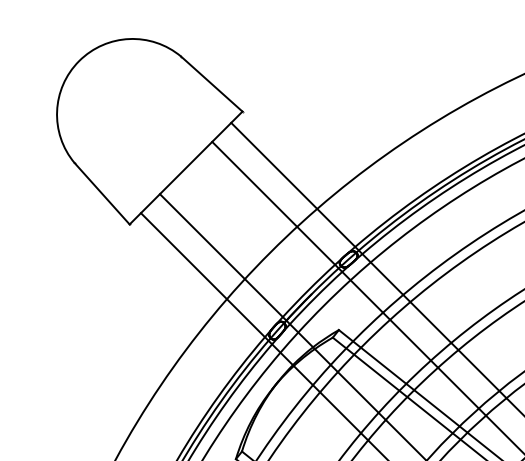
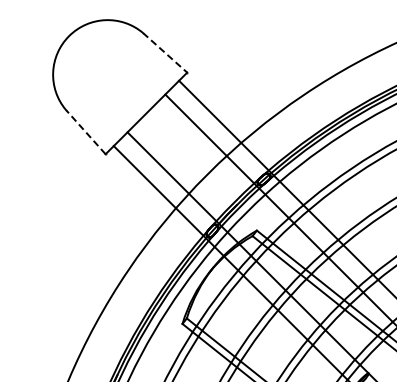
line: (212, 83) -> (165, 52), solid -> dashed
line: (101, 194) -> (85, 132), solid -> dashed

